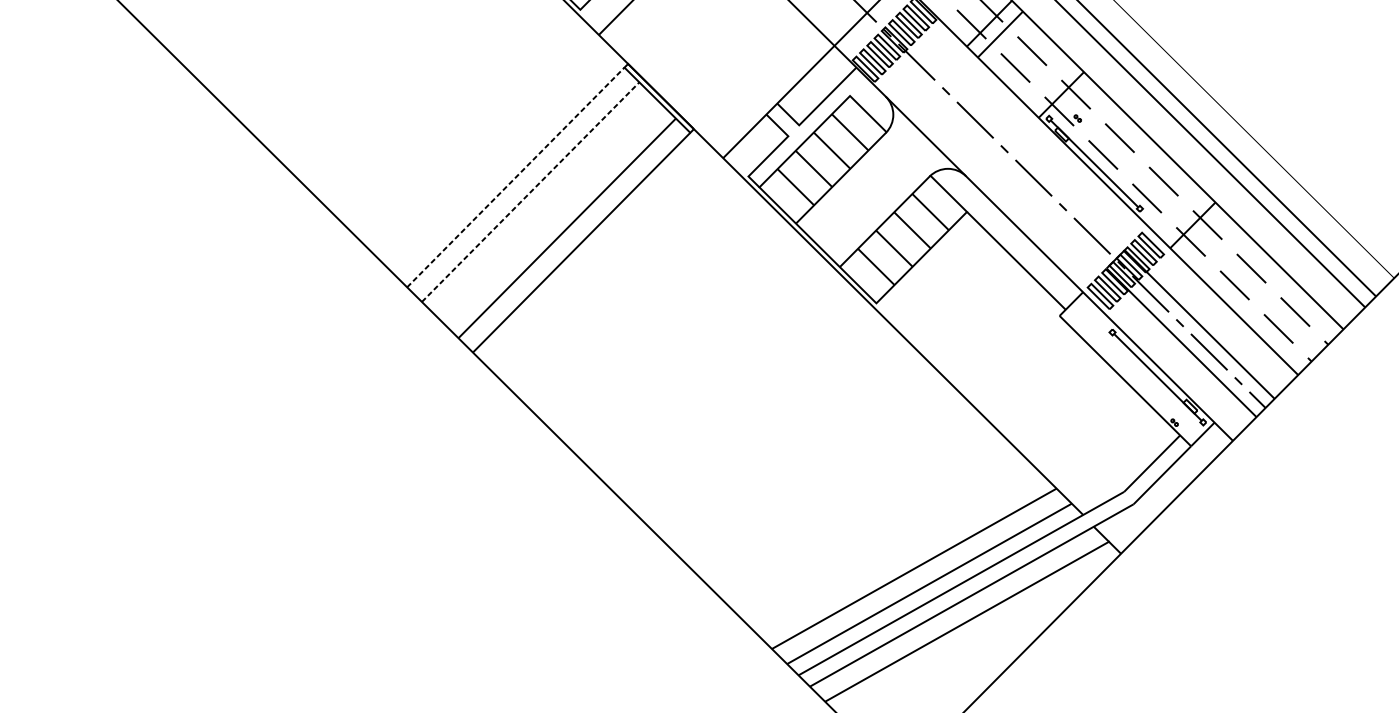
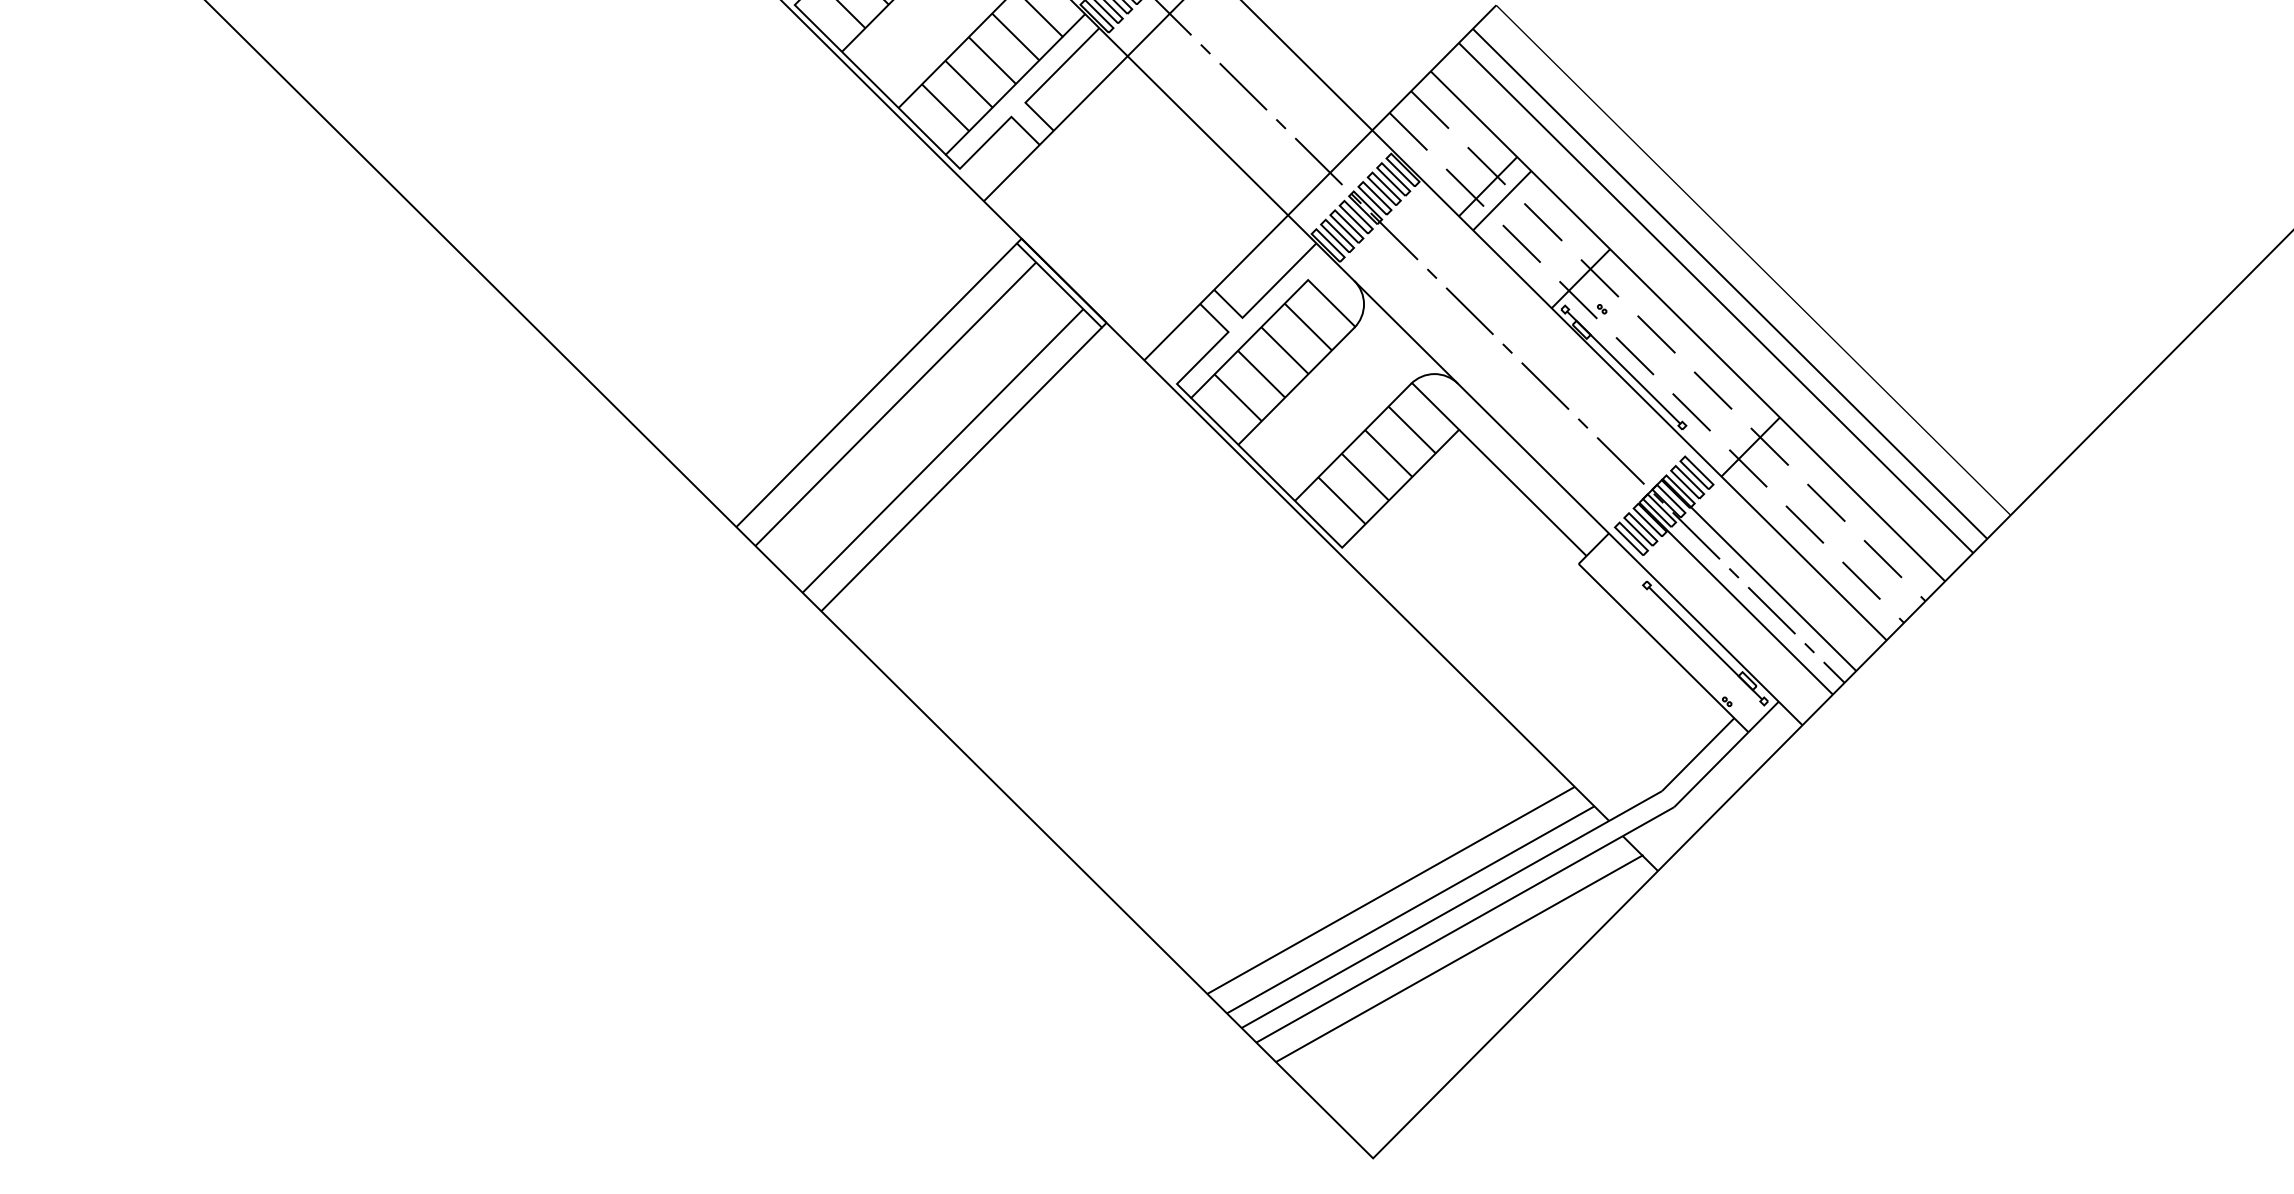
line: (516, 176) -> (877, 384), dashed -> solid
line: (531, 191) -> (896, 403), dashed -> solid

